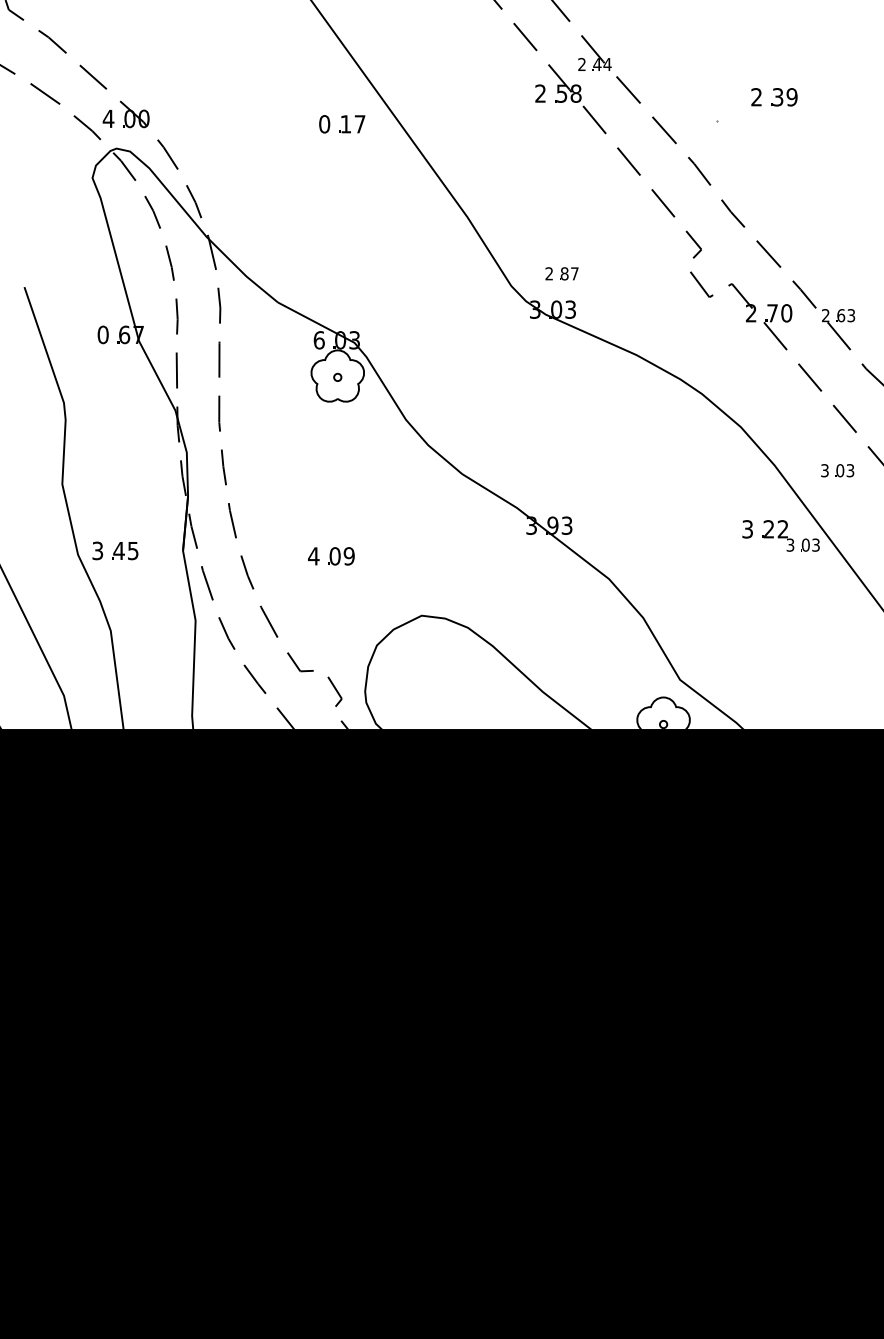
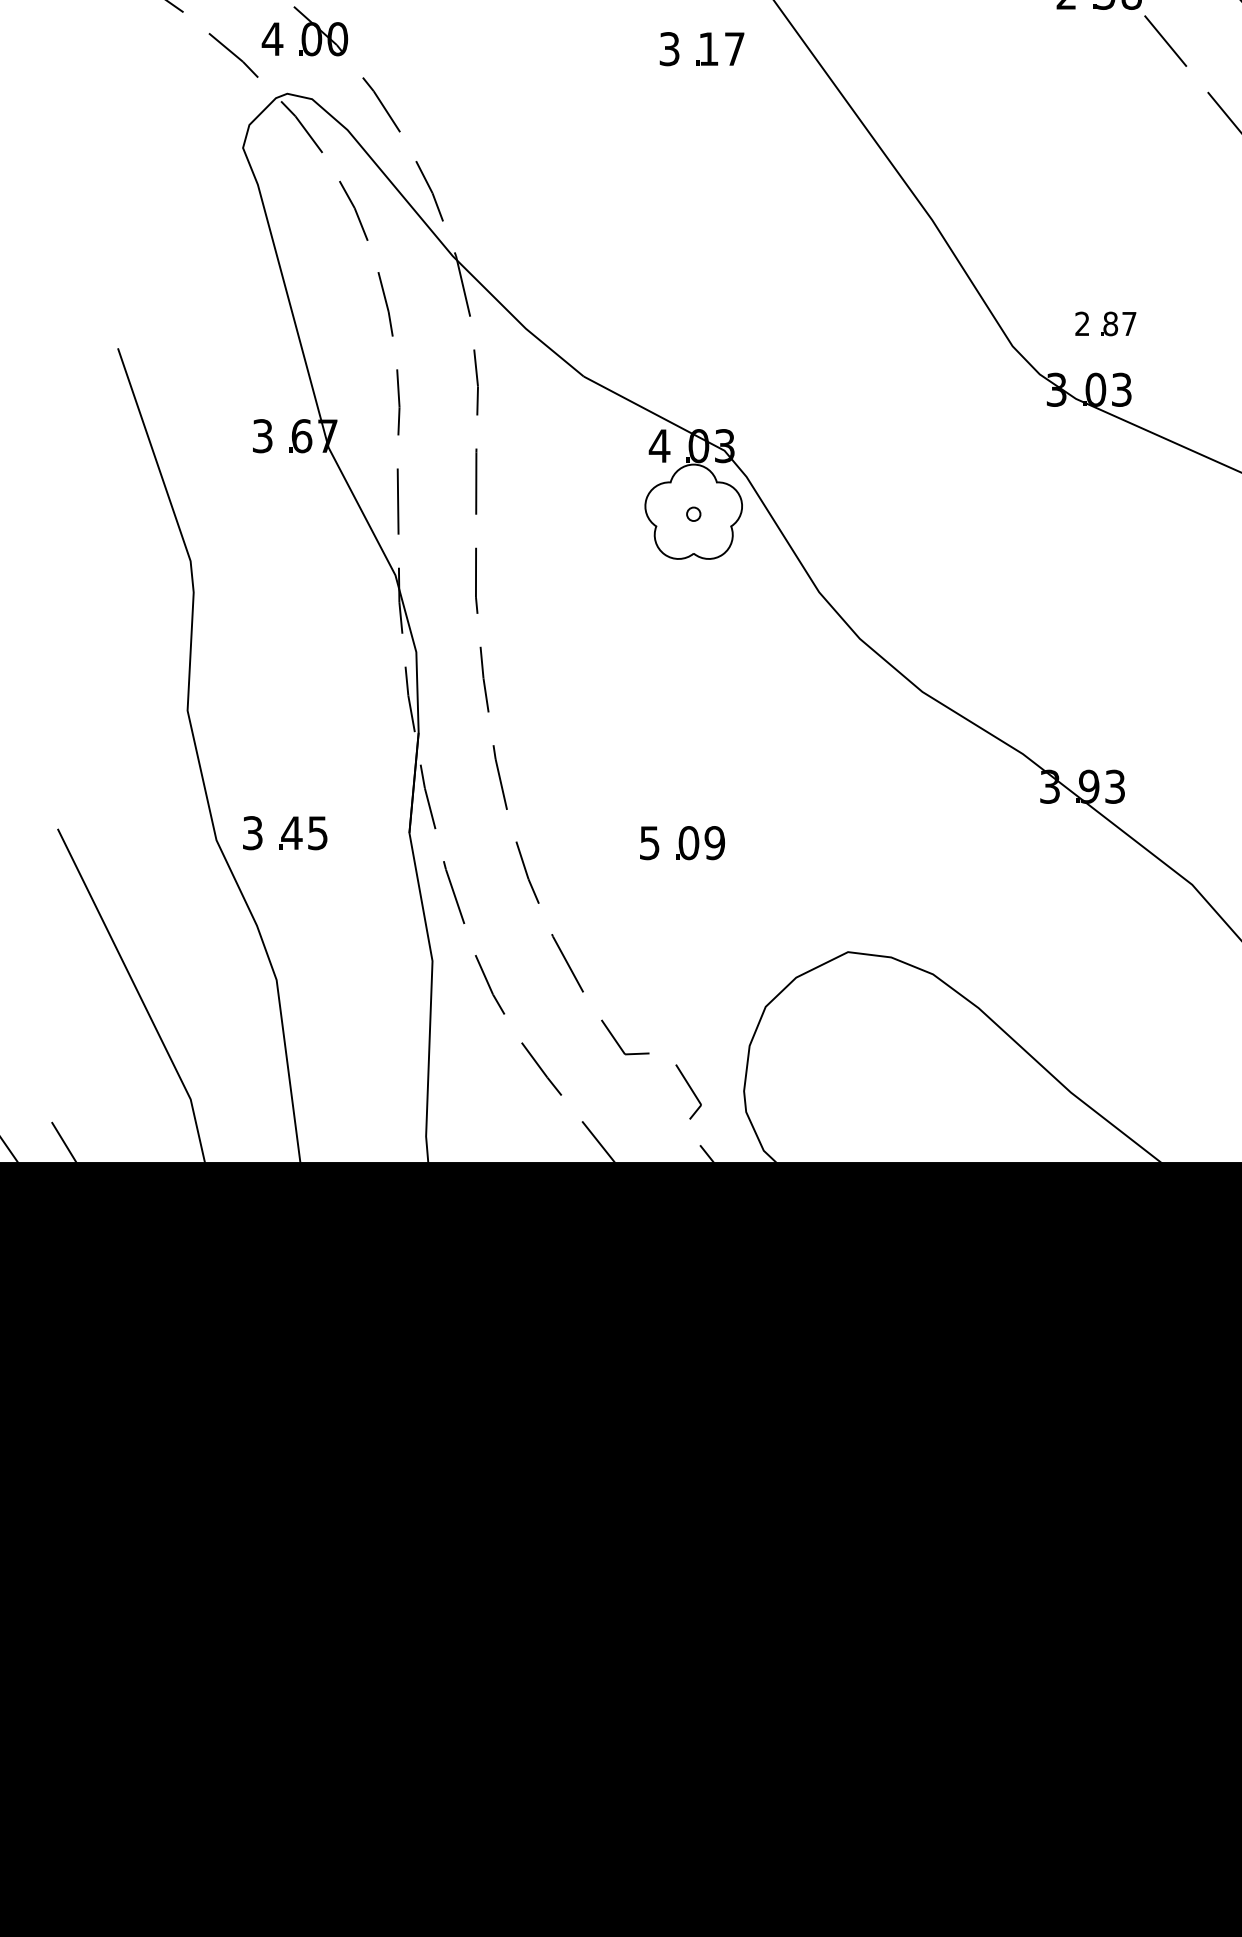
text: (324, 124) -> (669, 49), 0 -> 3
text: (102, 334) -> (261, 435), 0 -> 3
text: (319, 340) -> (660, 446), 6 -> 4
text: (313, 556) -> (649, 843), 4 -> 5

